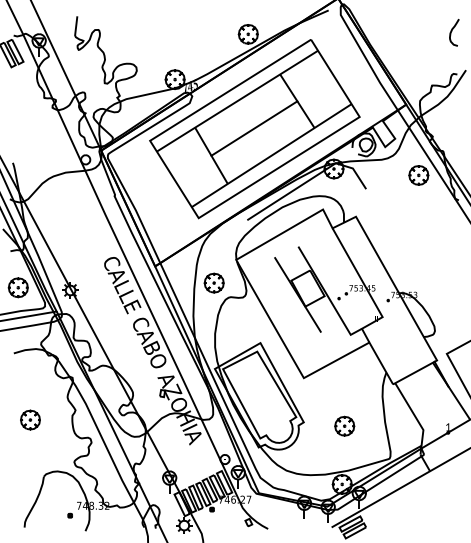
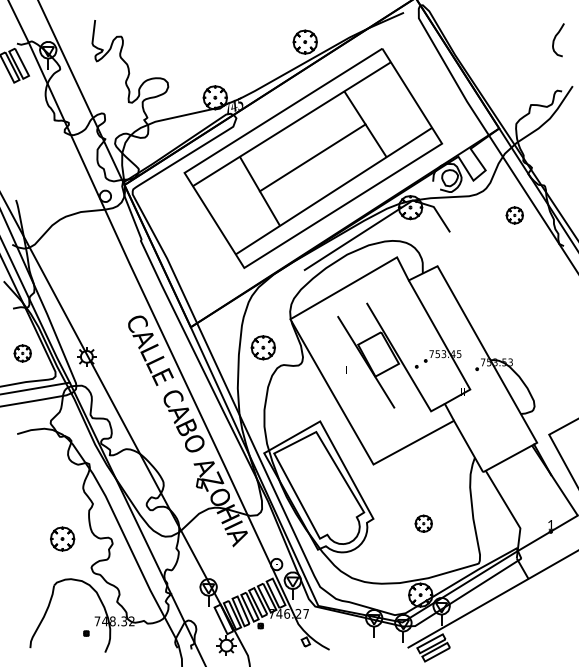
part: (418, 175) -> (514, 215), size x0.7
part: (18, 287) -> (22, 353), size x0.7
part: (30, 419) -> (62, 538), moved
part: (344, 426) -> (423, 523), size x0.7

